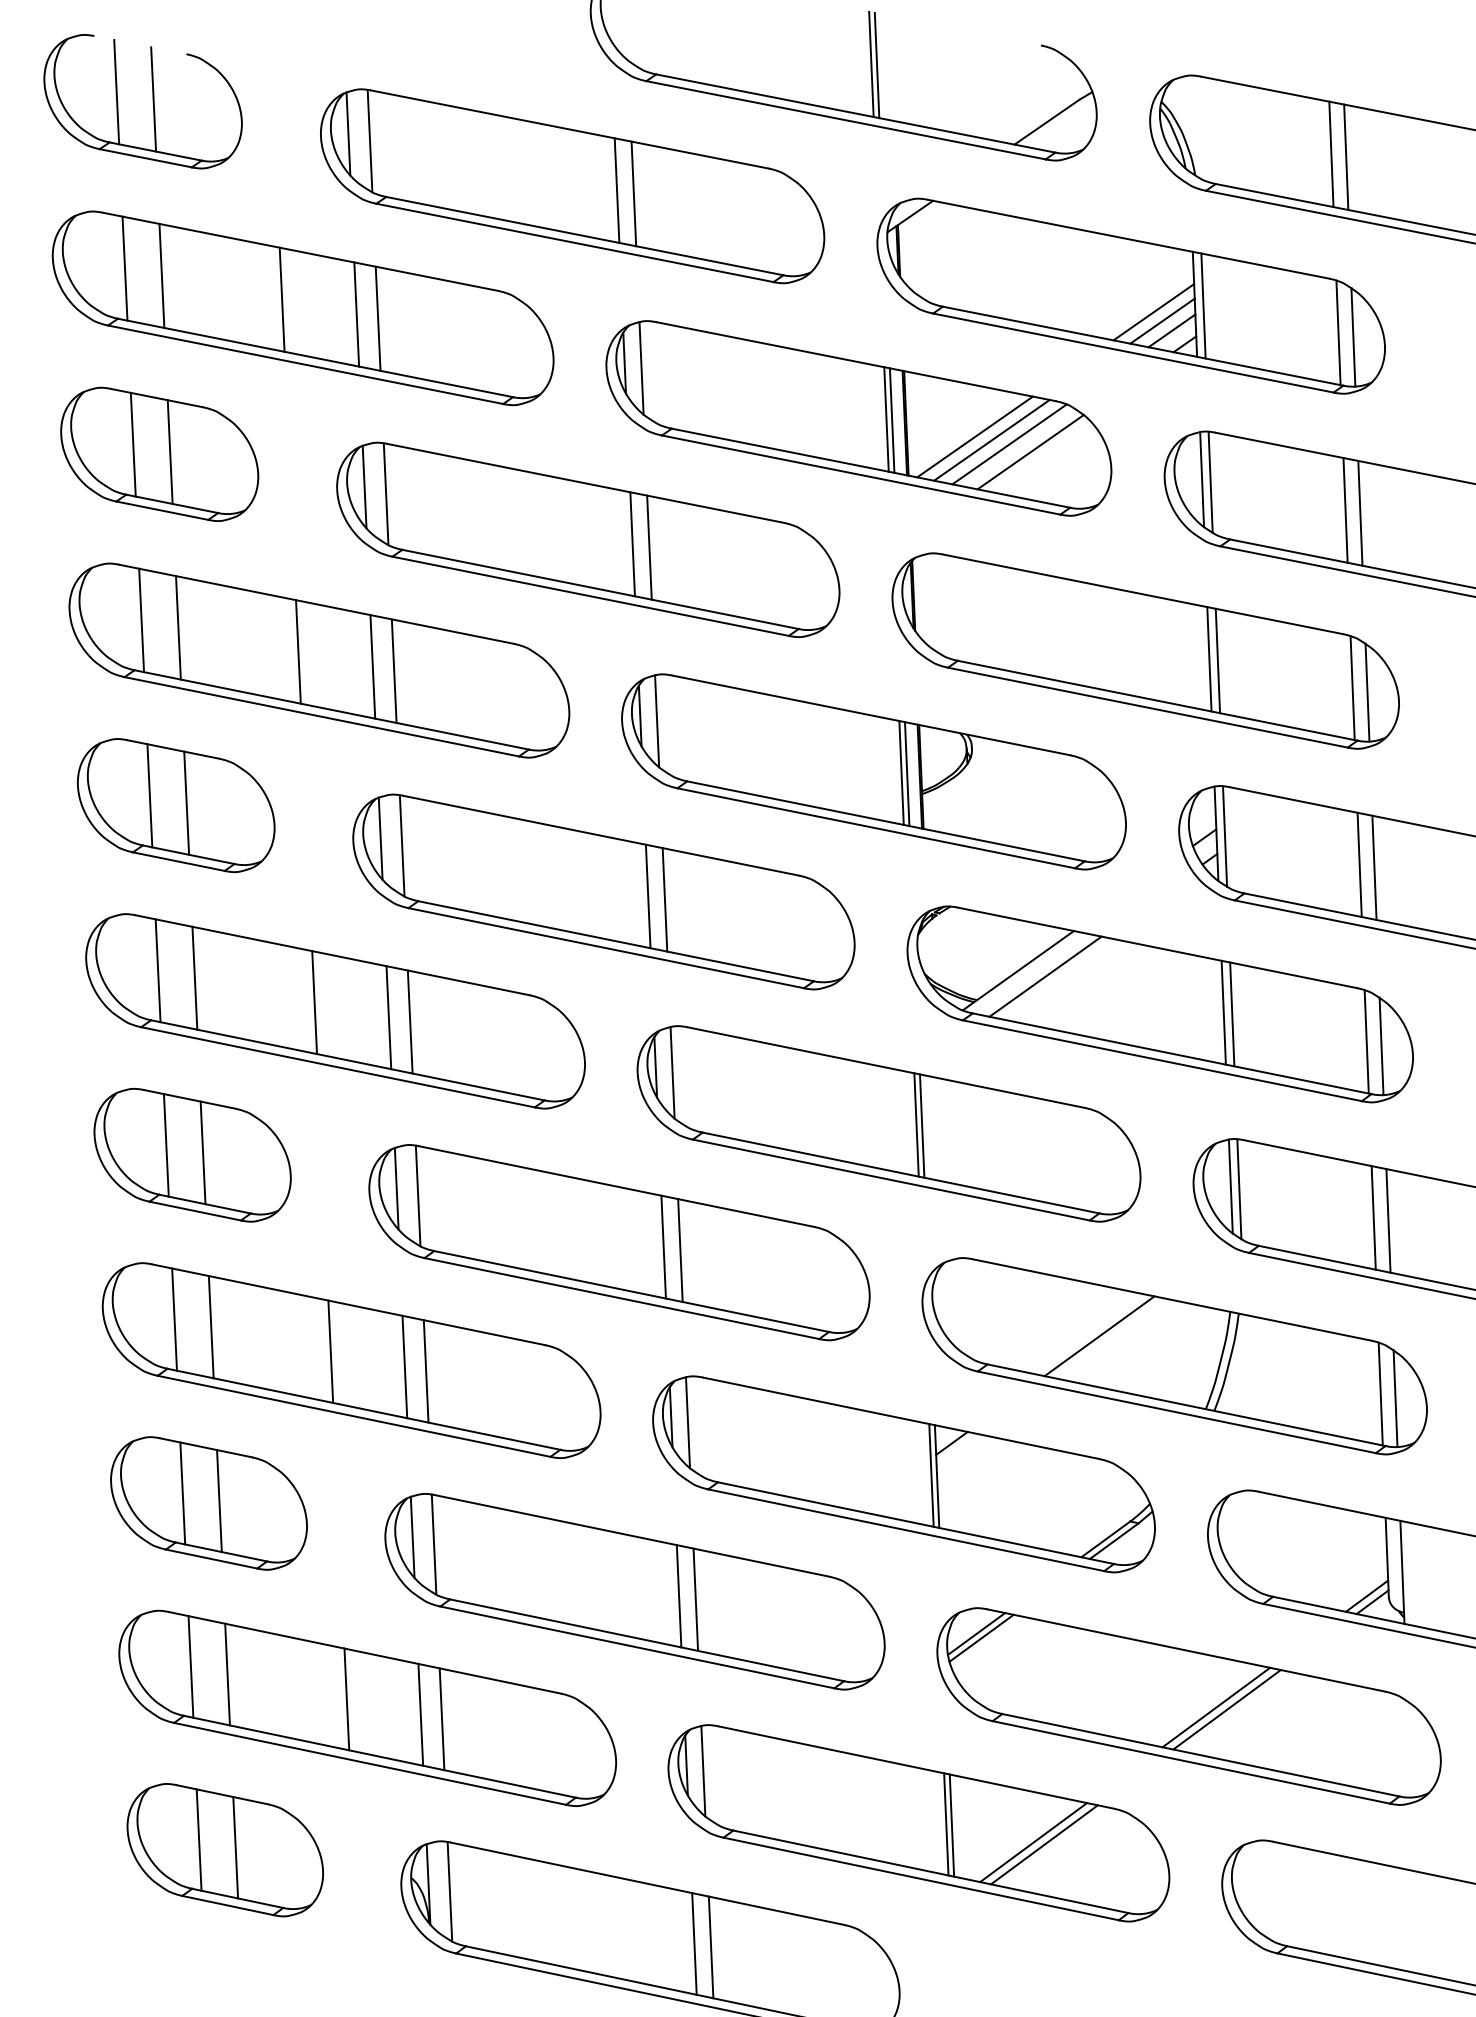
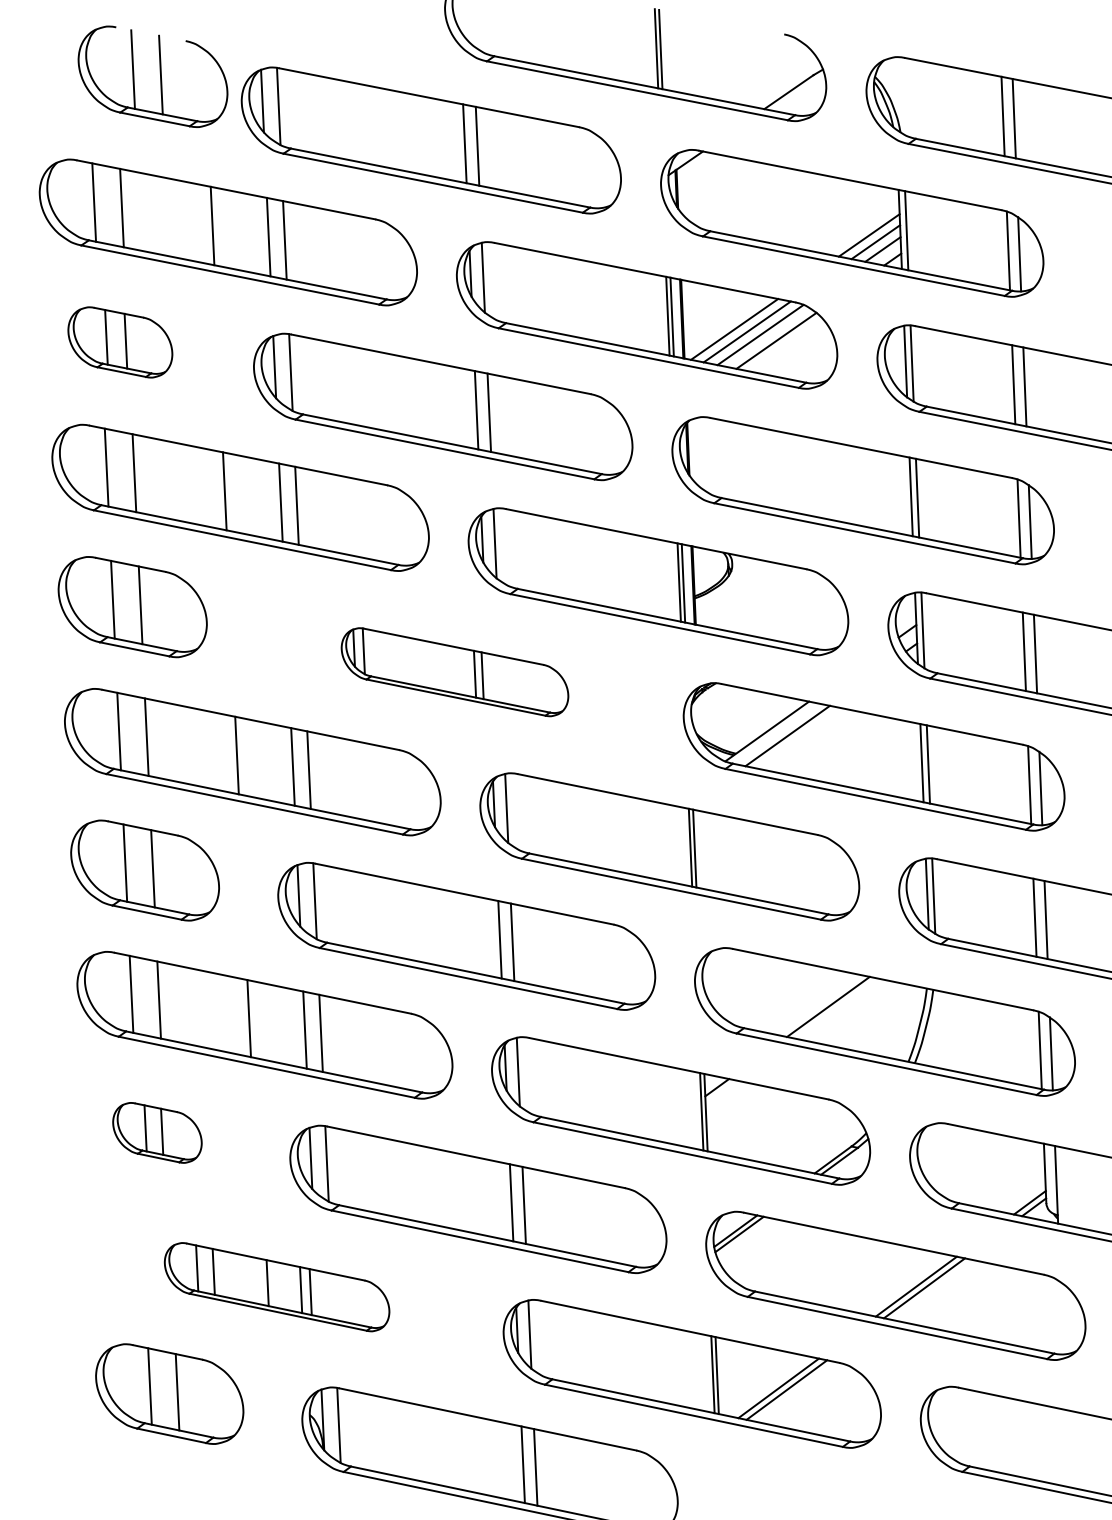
part: (152, 101) -> (160, 76), moved
part: (159, 453) -> (120, 341), size x0.7
part: (603, 891) -> (454, 671), size x0.6
part: (208, 1503) -> (157, 1132), size x0.6
part: (367, 1707) -> (276, 1286), size x0.6

